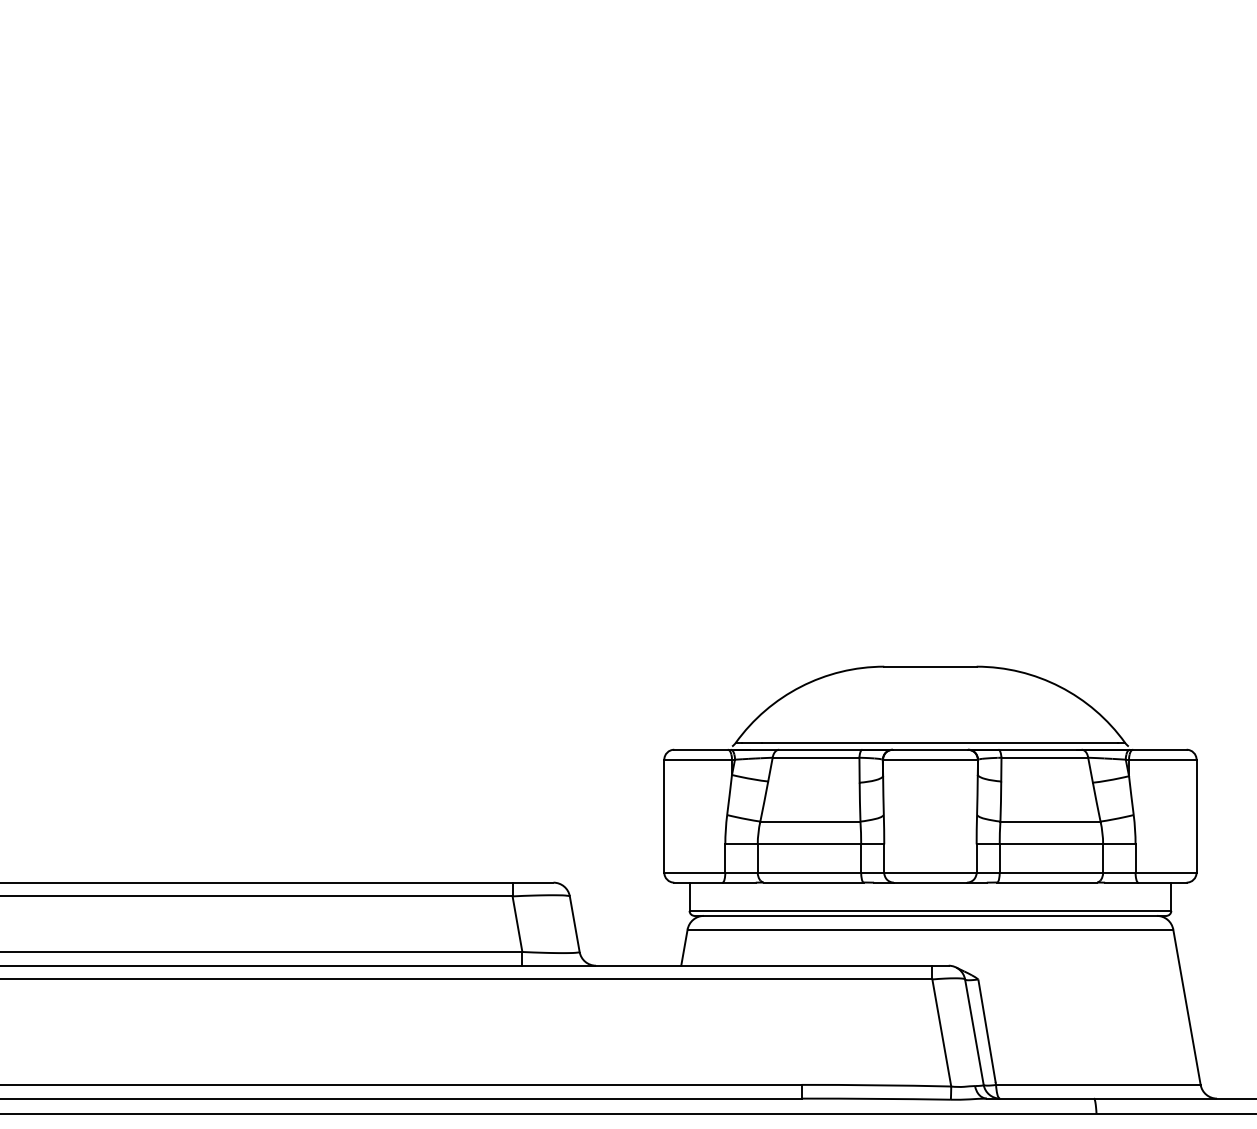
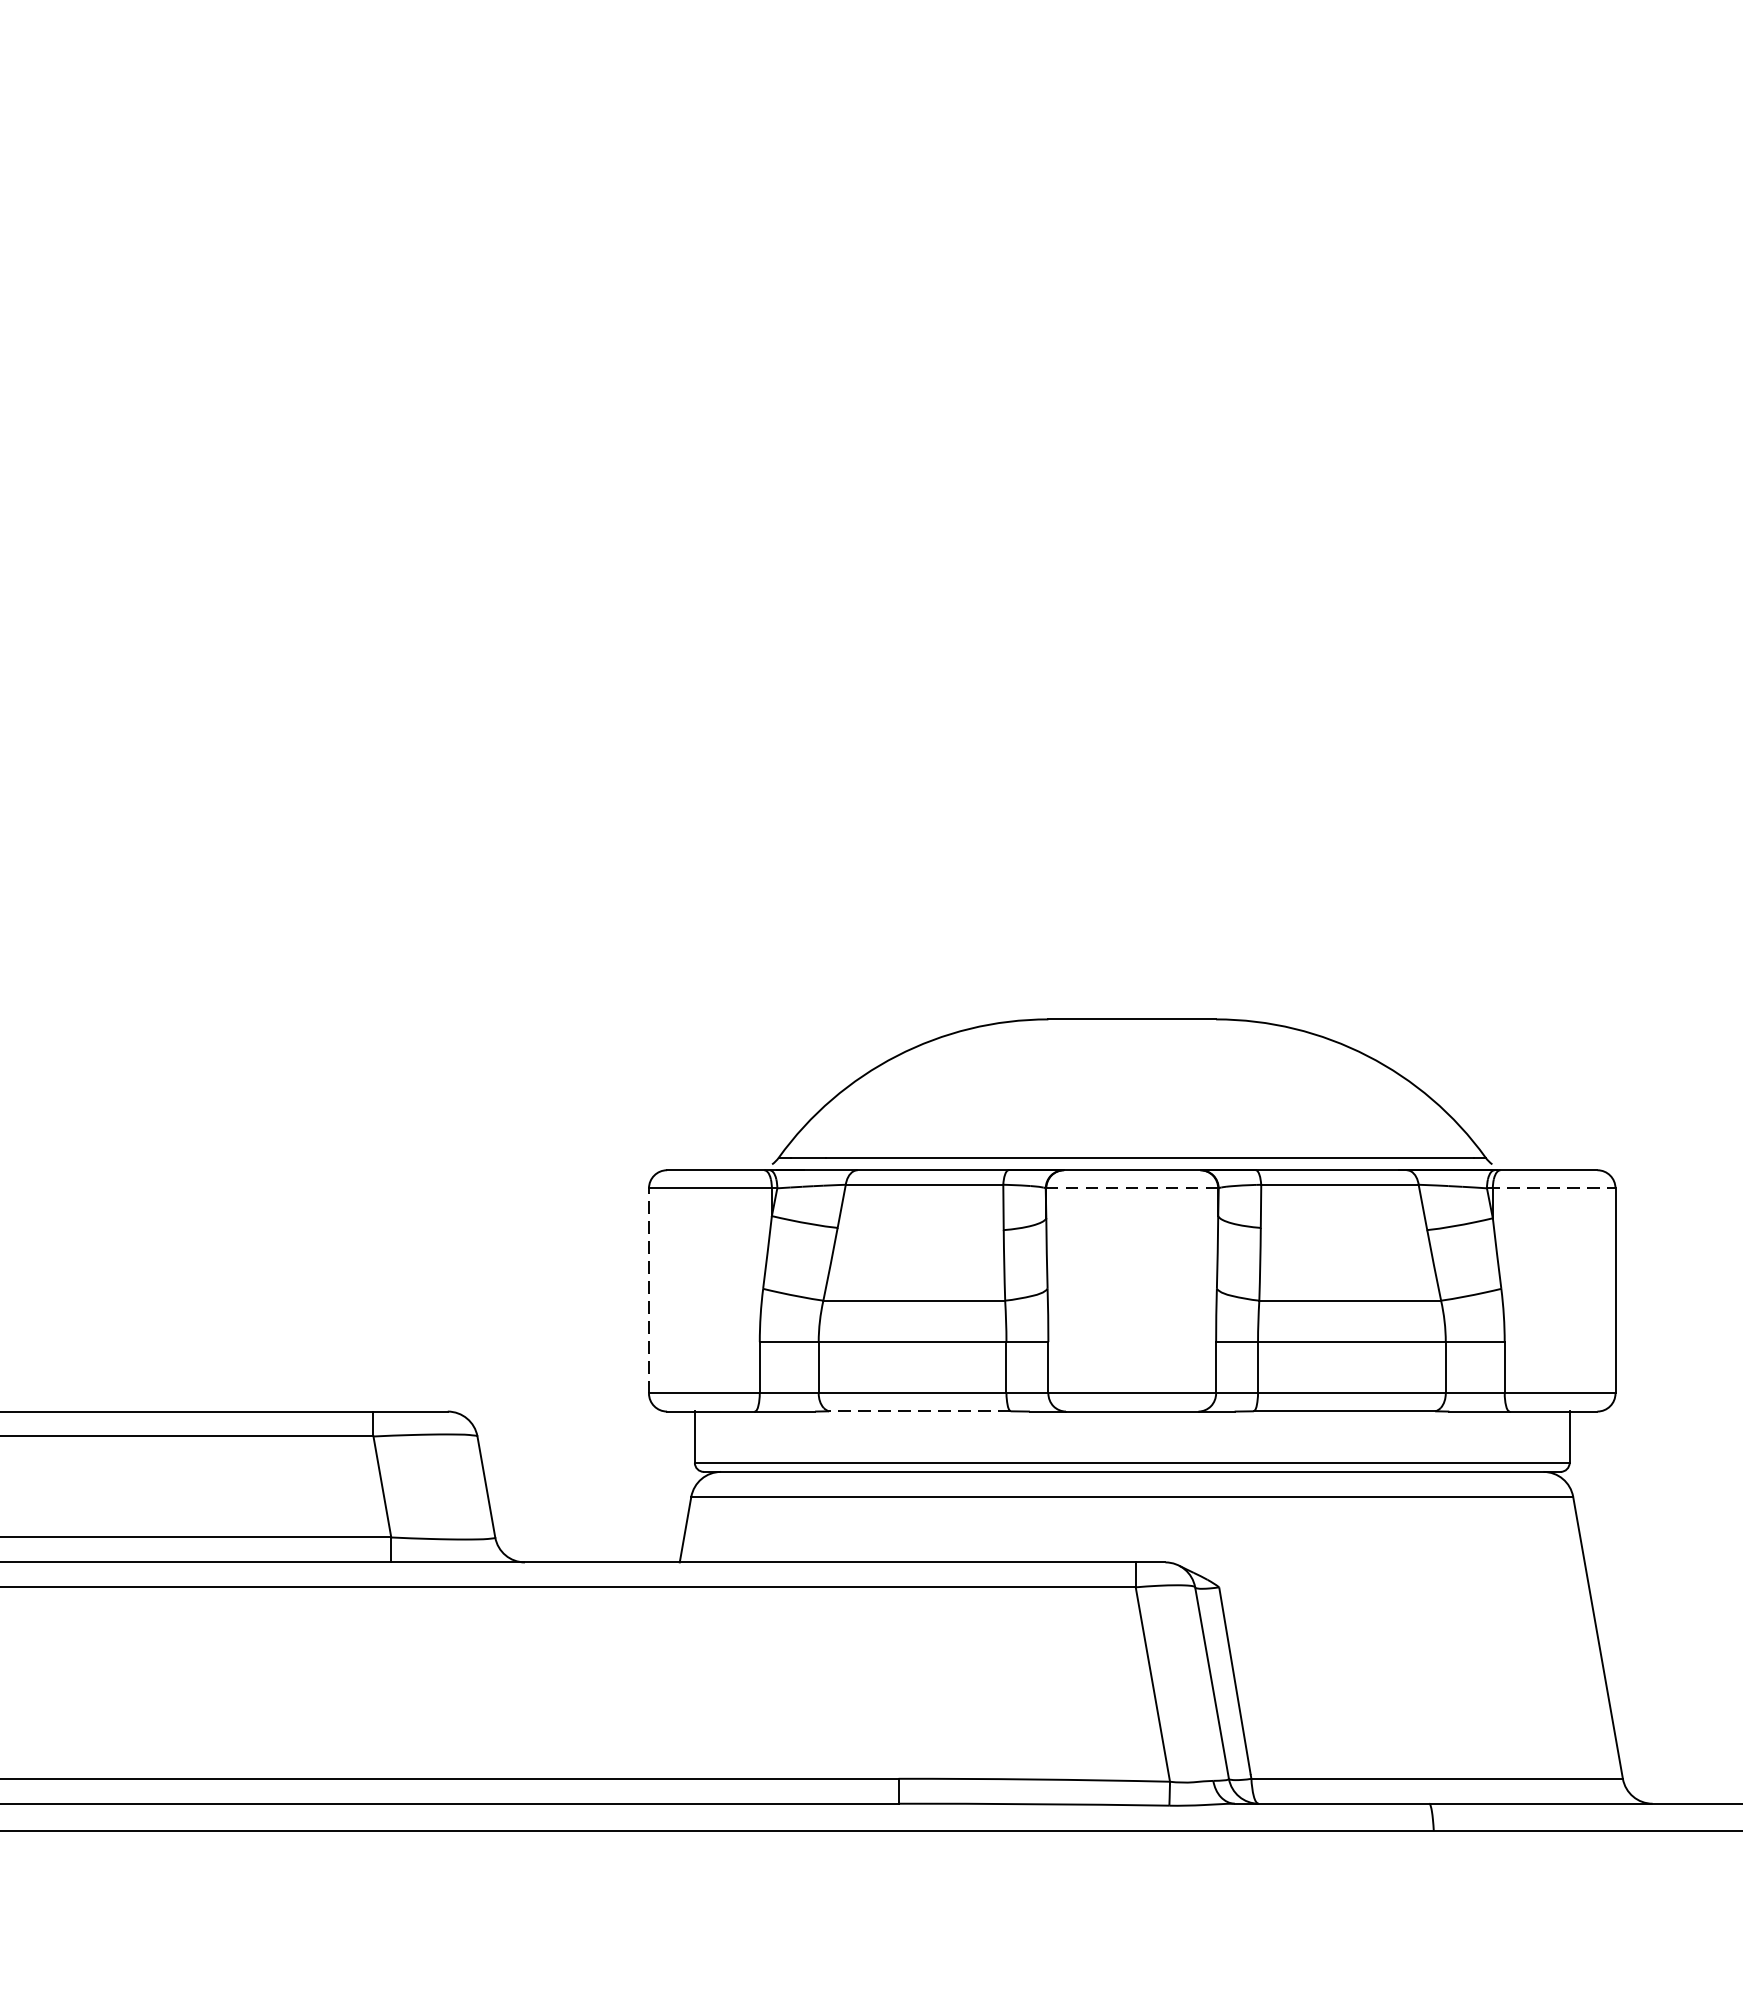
line: (930, 759) -> (1132, 1187), solid -> dashed
line: (1161, 759) -> (1551, 1187), solid -> dashed
line: (664, 815) -> (649, 1289), solid -> dashed
line: (813, 882) -> (919, 1411), solid -> dashed

